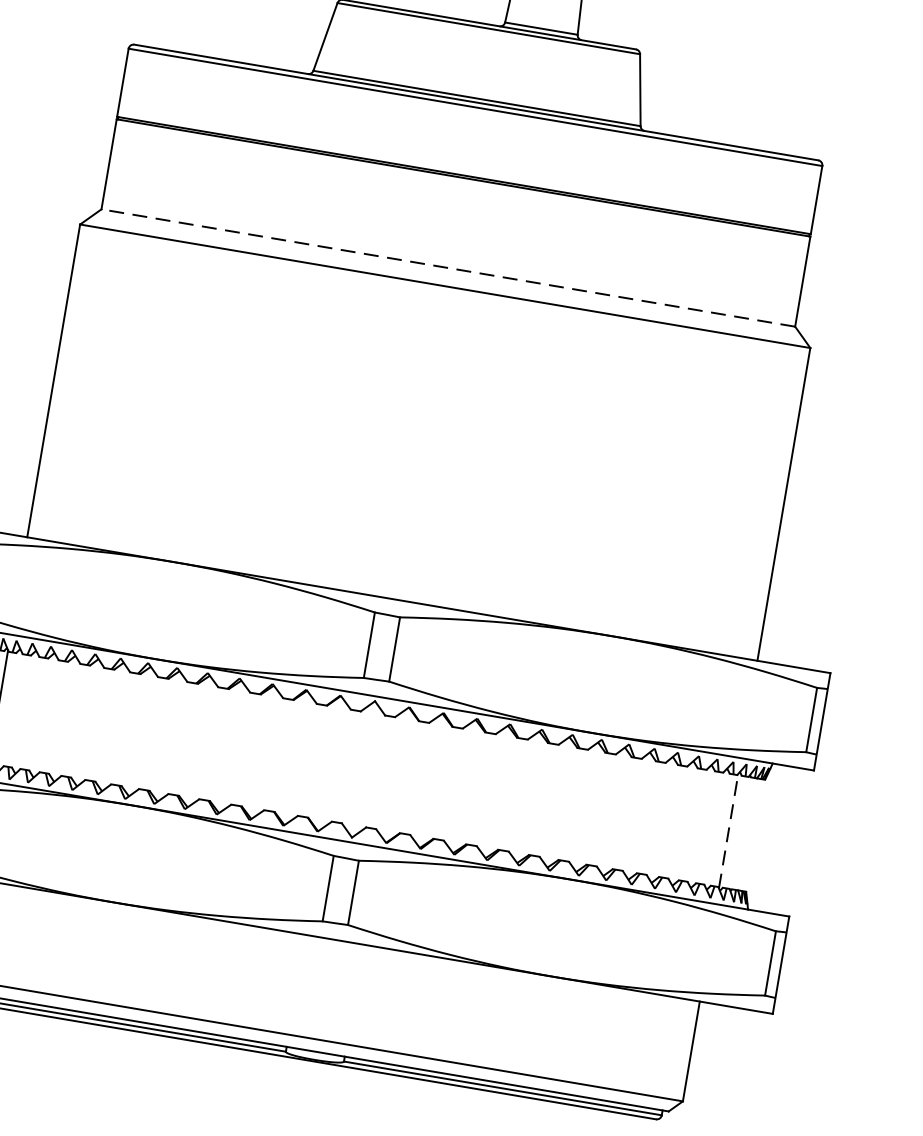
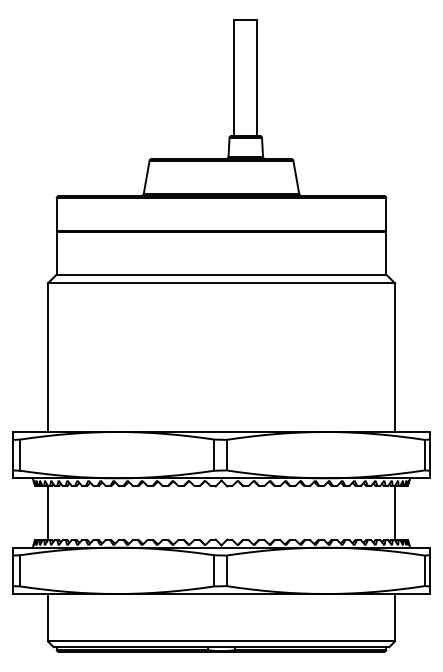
line: (448, 267) -> (221, 274), dashed -> solid
line: (729, 830) -> (395, 512), dashed -> solid

